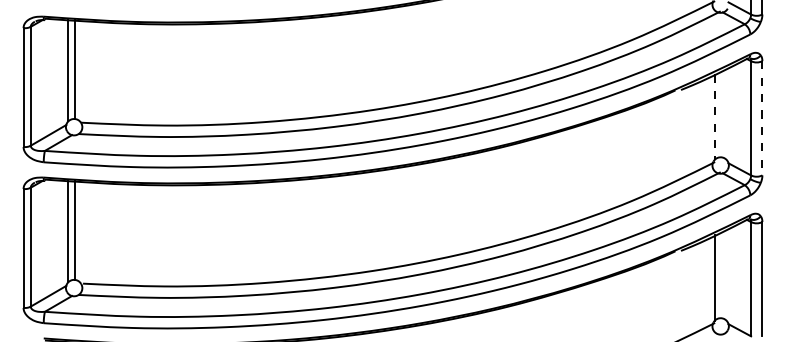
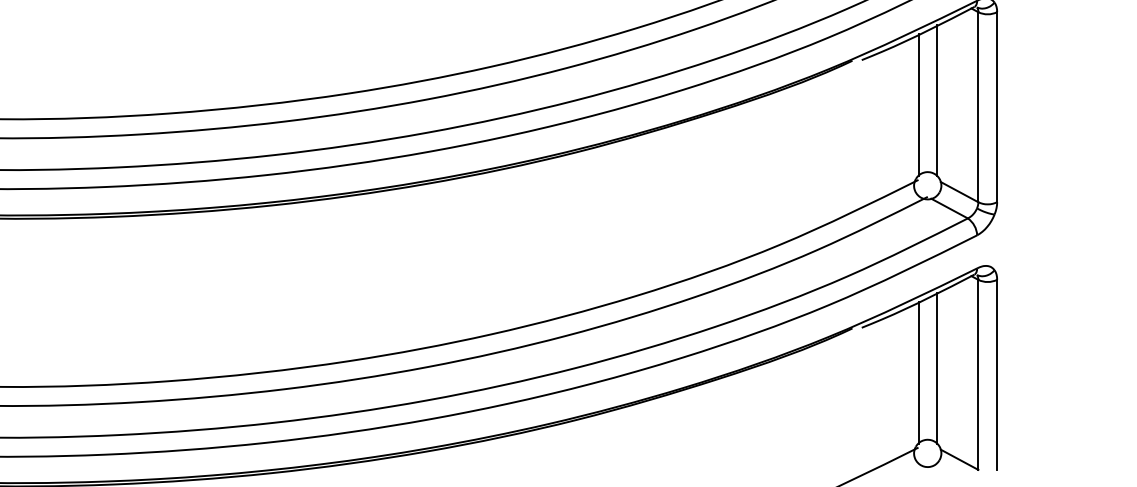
line: (726, 113) -> (937, 99), added
line: (715, 116) -> (919, 104), dashed -> solid
line: (762, 118) -> (997, 107), dashed -> solid
line: (726, 274) -> (937, 367), added

